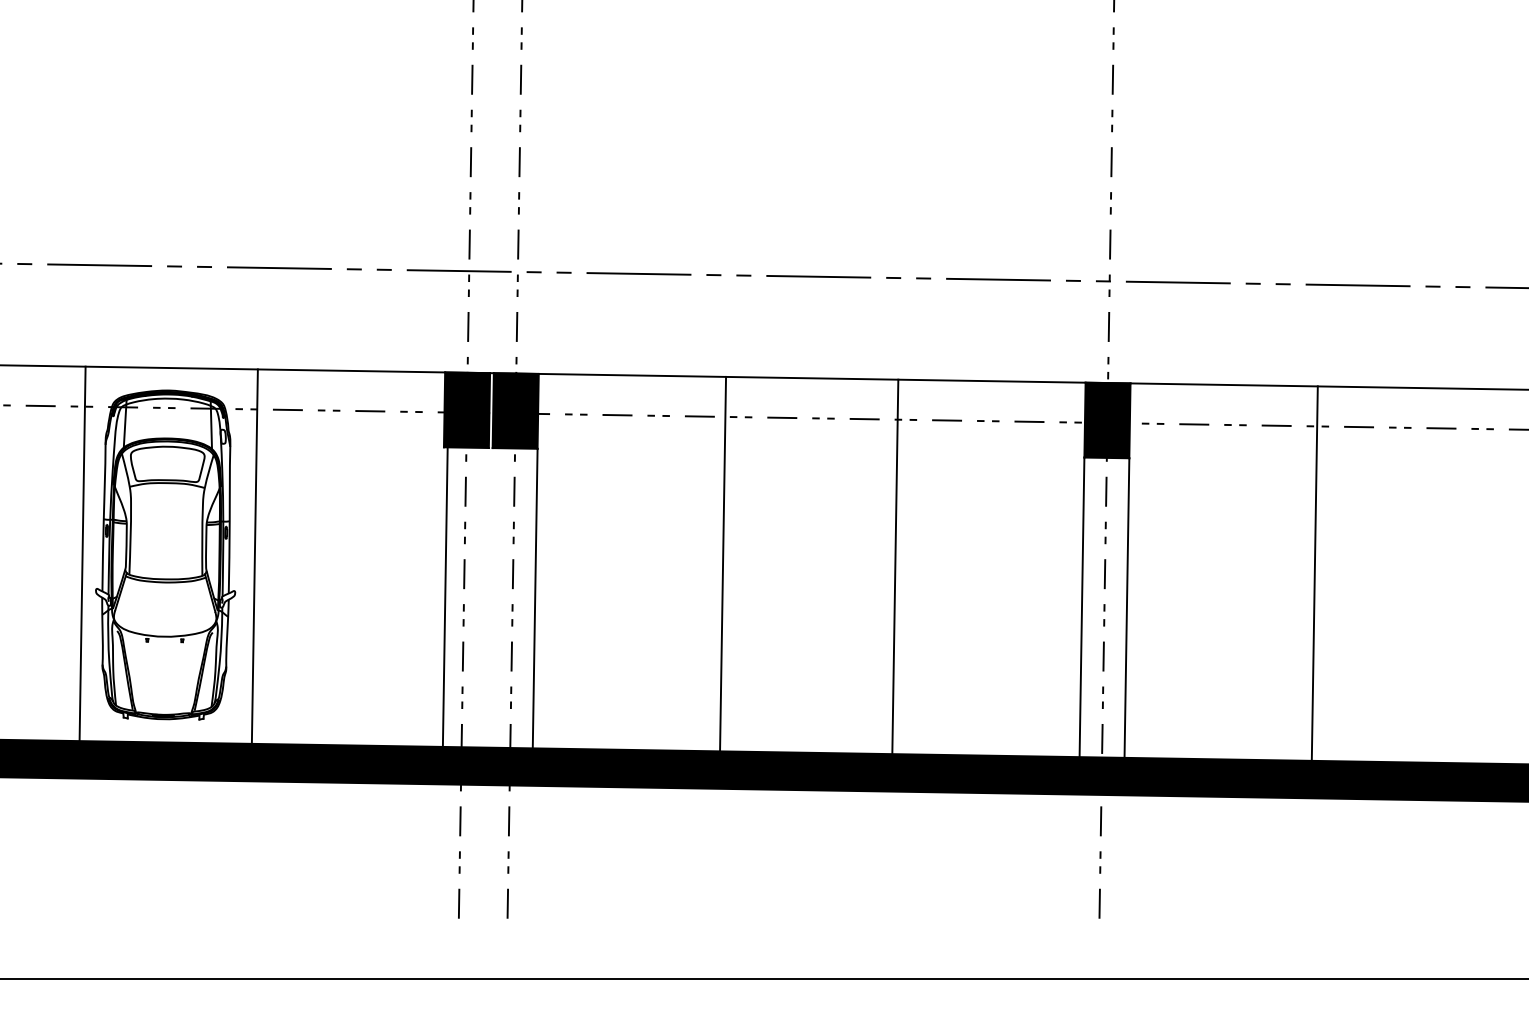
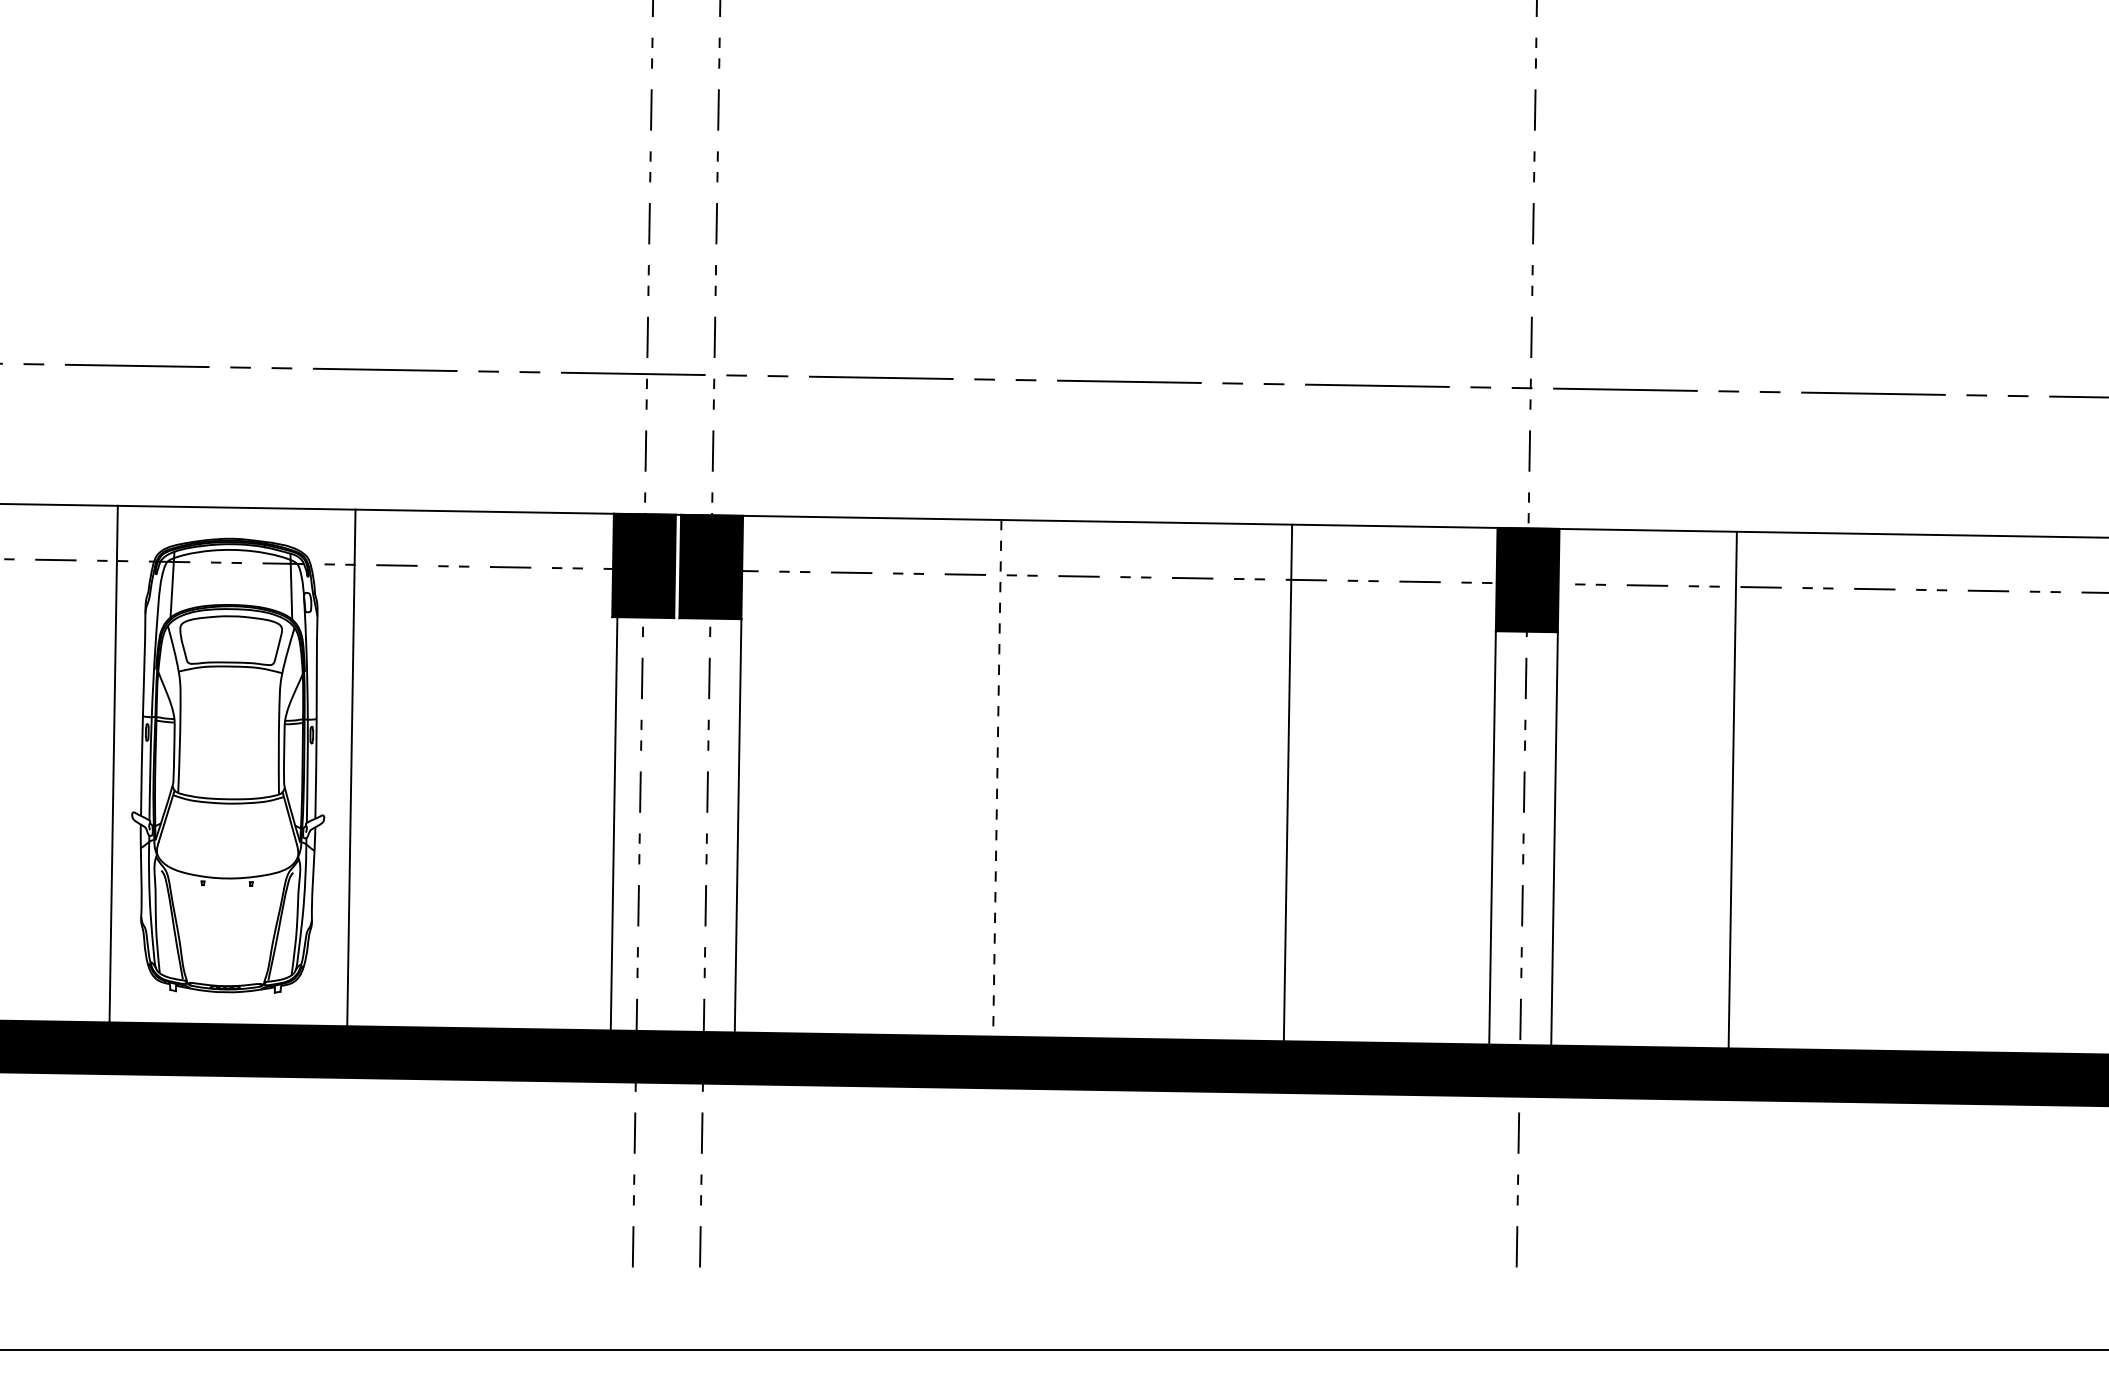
line: (723, 564) -> (997, 778), solid -> dashed
line: (894, 566) -> (1287, 782), moved
line: (1314, 573) -> (1732, 790), moved

